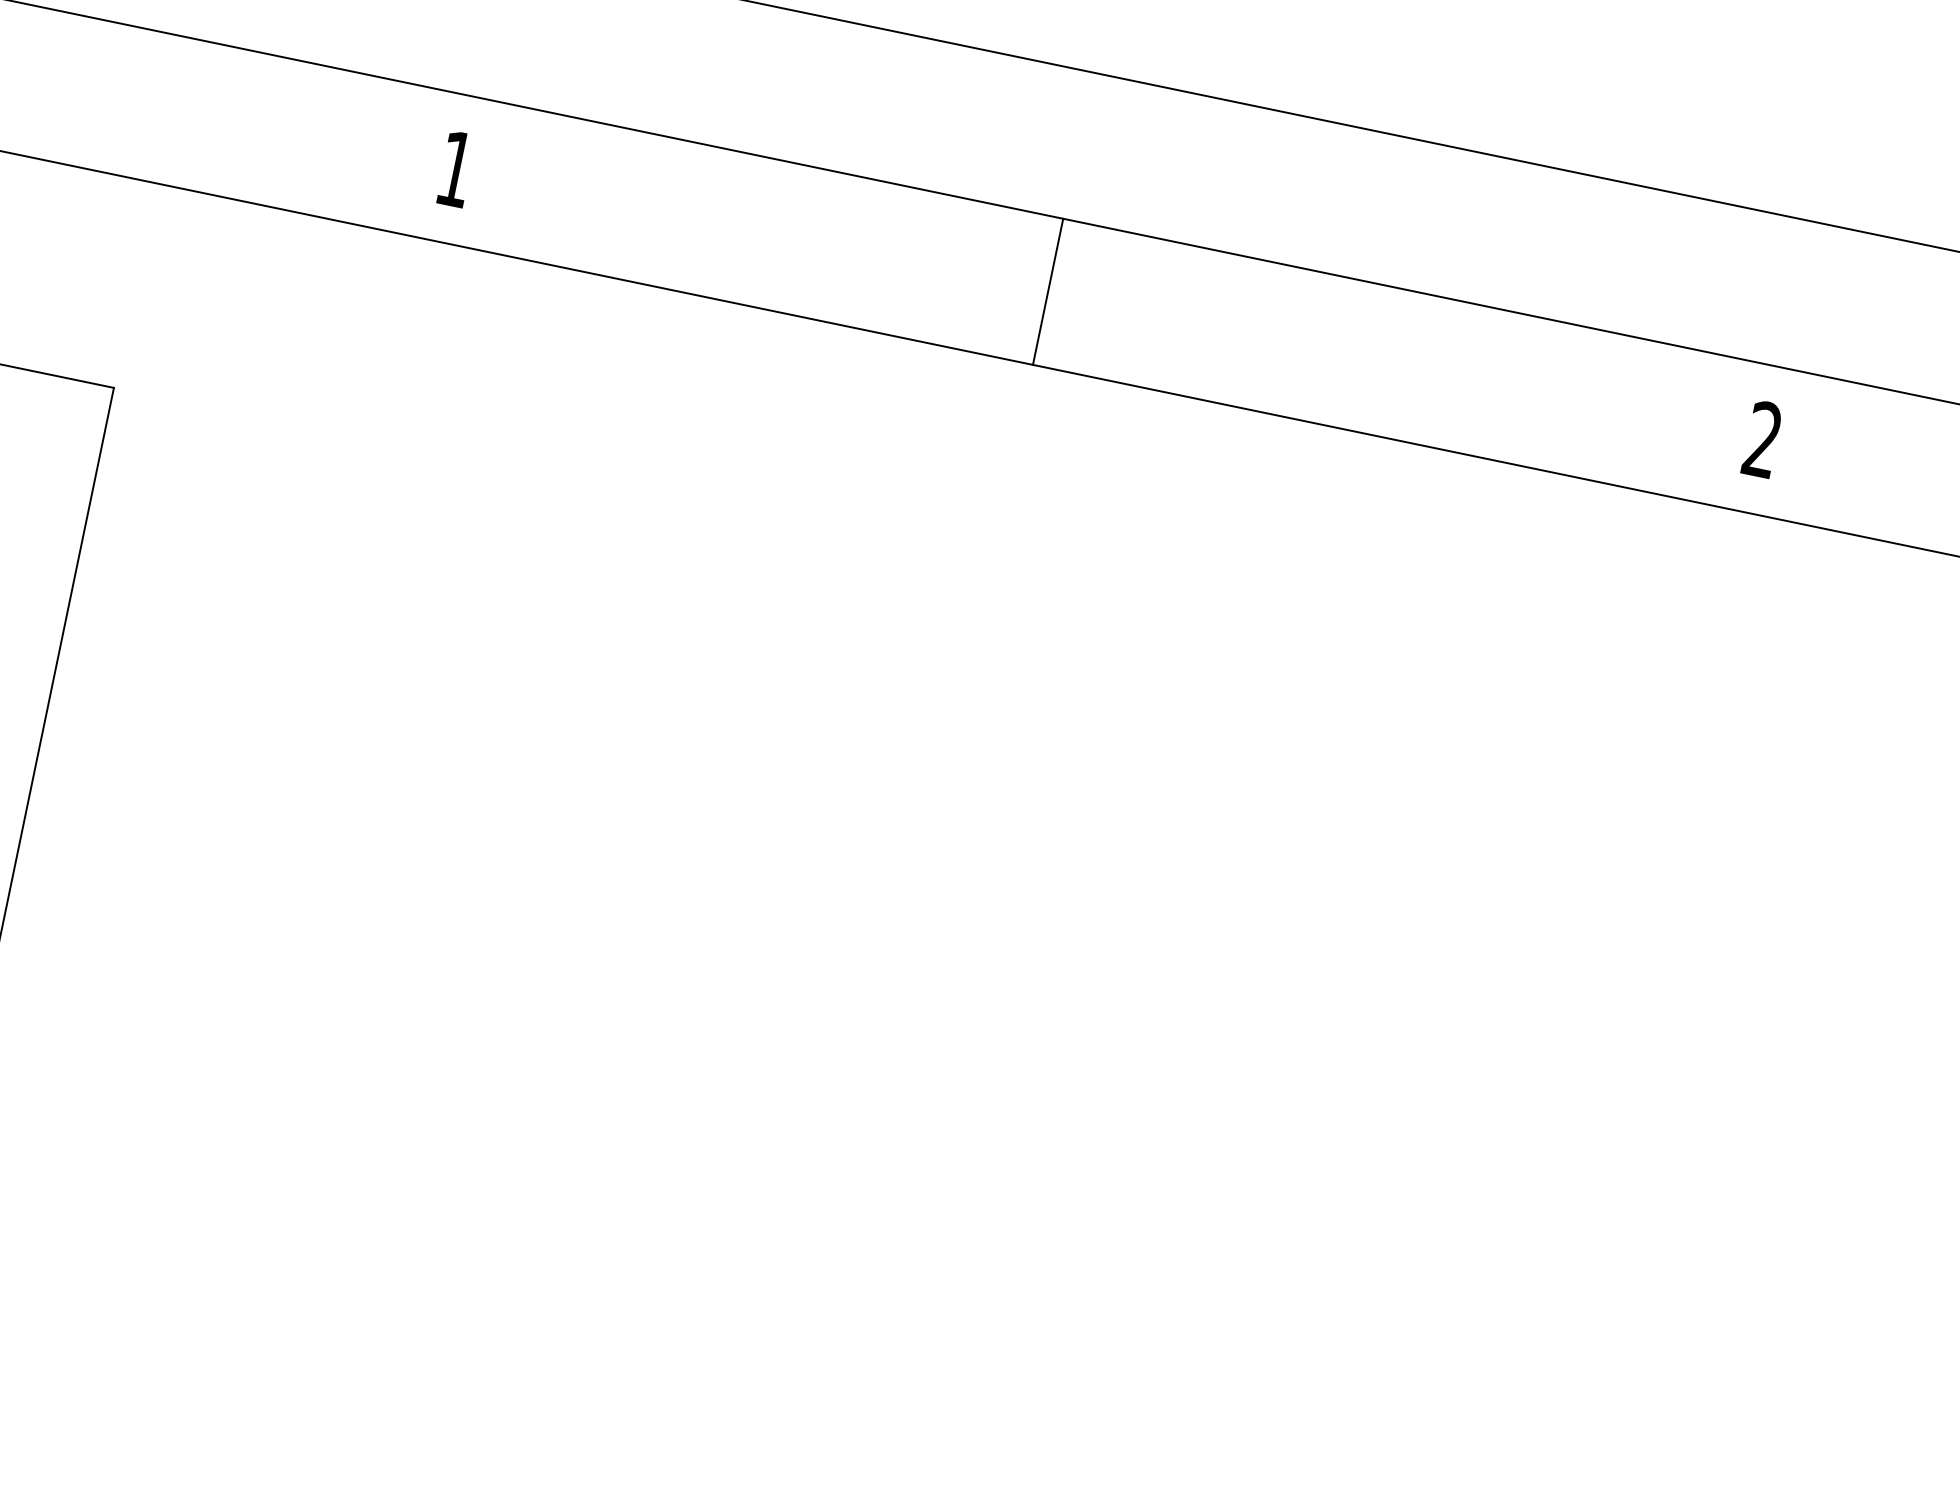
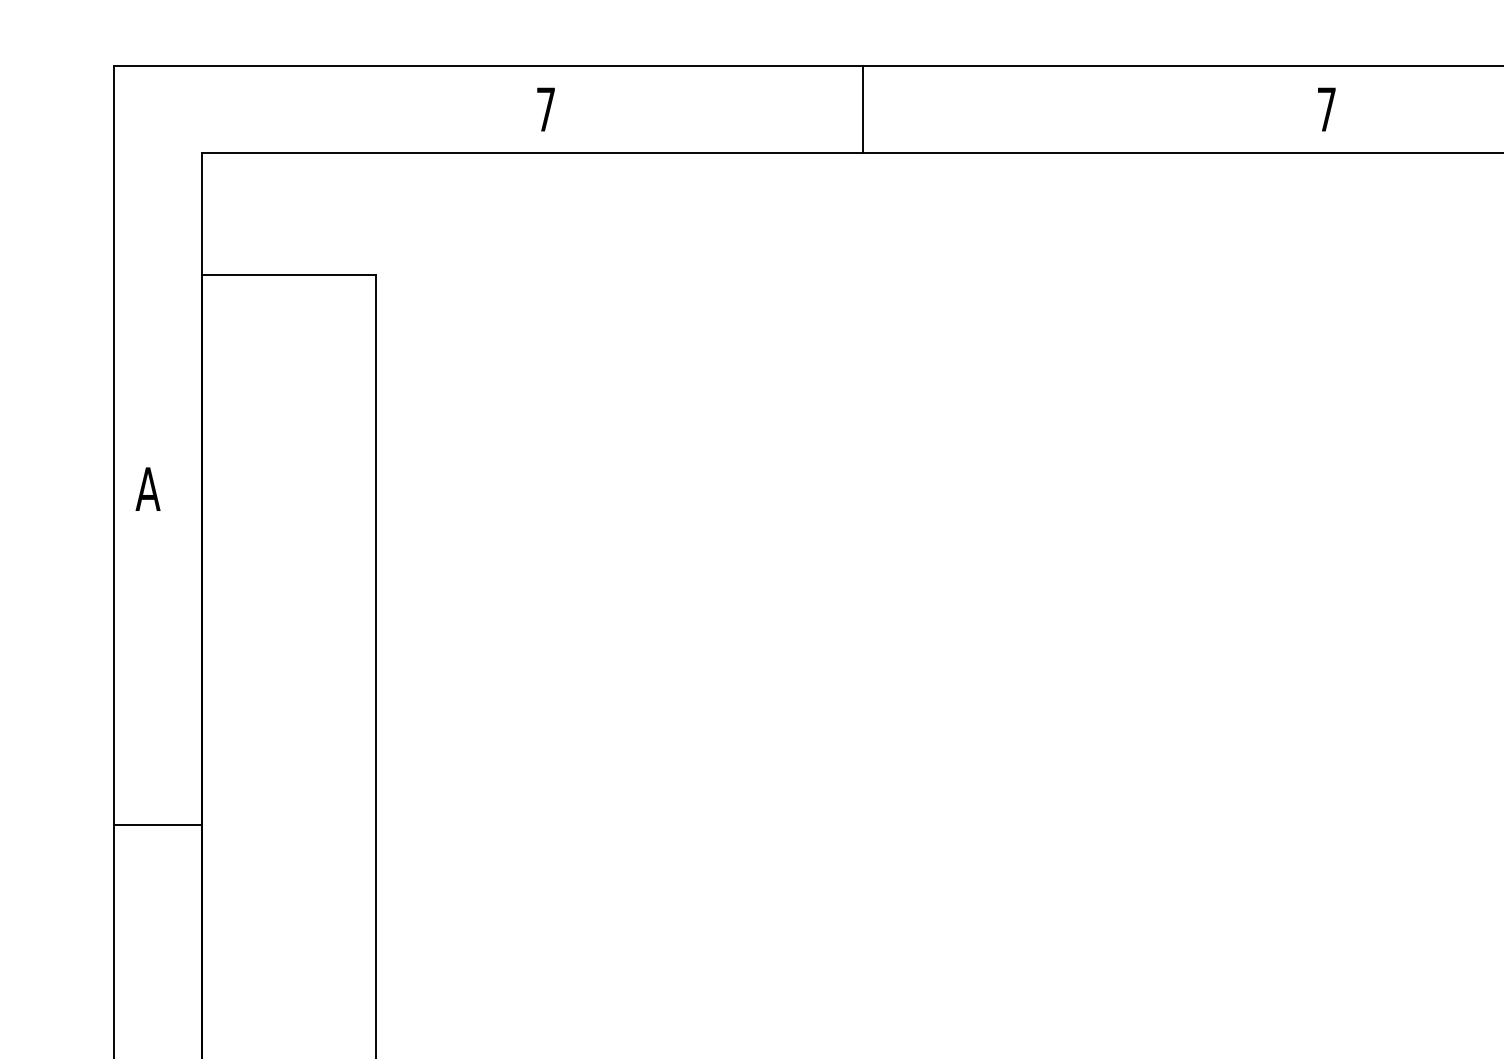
text: (454, 168) -> (545, 109), 1 -> 7
line: (1047, 291) -> (862, 109), moved
text: (1762, 439) -> (1326, 109), 2 -> 7

